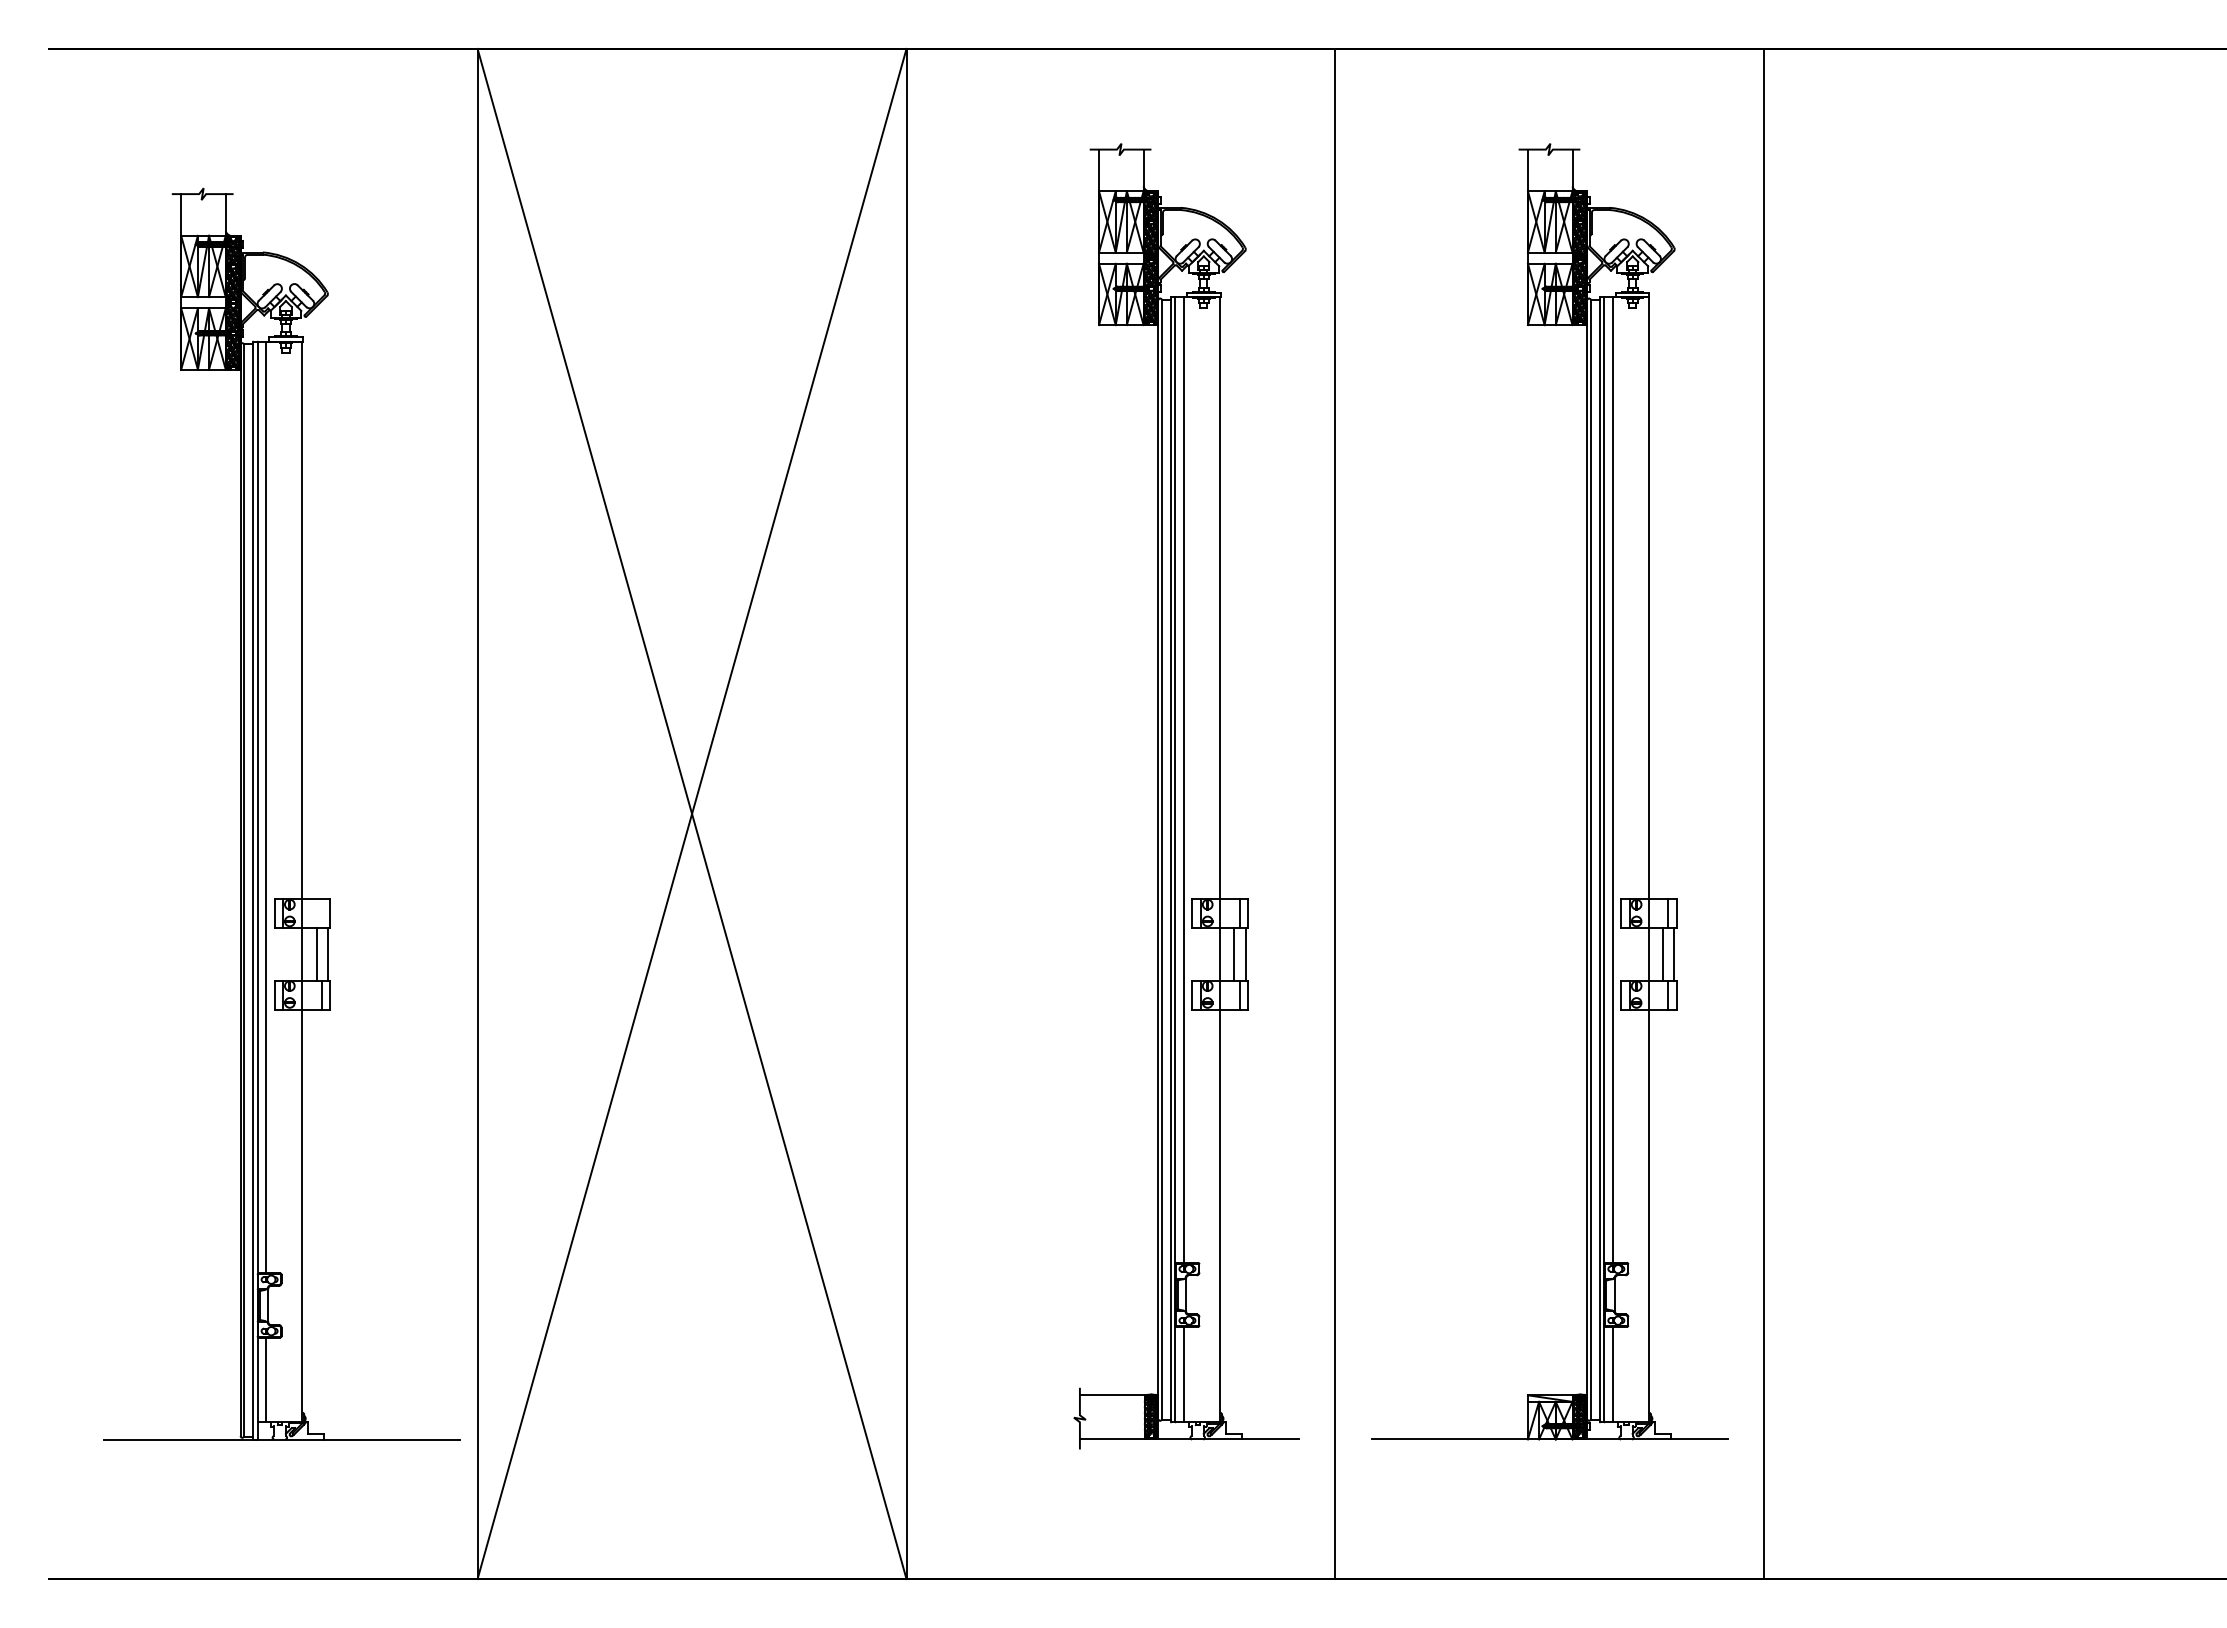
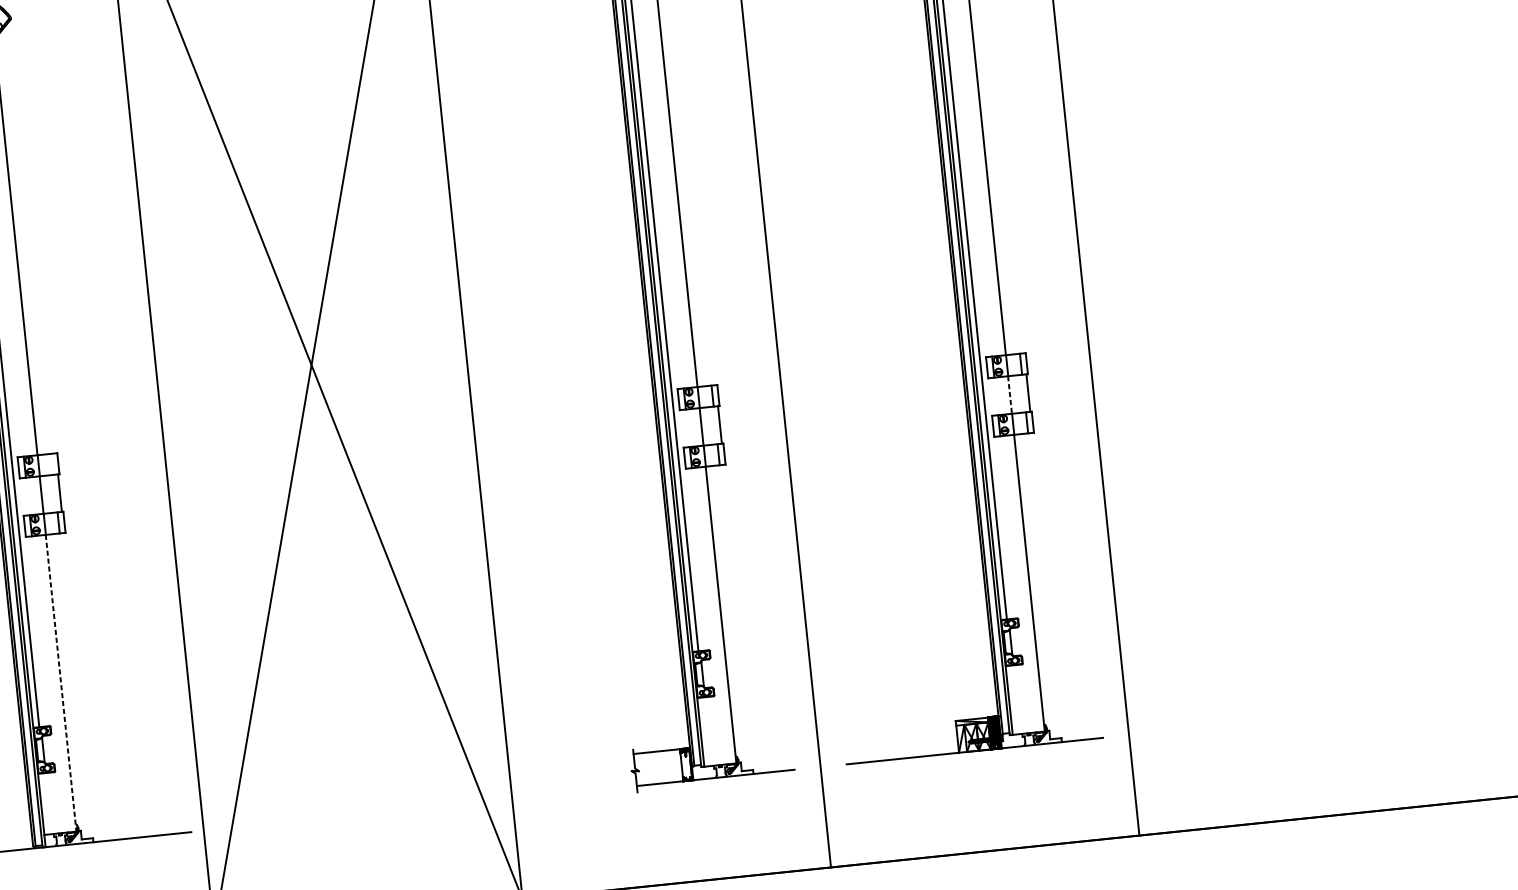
line: (316, 954) -> (51, 494), removed
line: (1234, 954) -> (712, 425), removed
line: (1648, 954) -> (1009, 395), solid -> dashed
line: (1663, 954) -> (1020, 393), removed
line: (302, 1216) -> (61, 683), solid -> dashed
line: (1183, 1374) -> (706, 731), removed
line: (1612, 1374) -> (1015, 699), removed
line: (266, 1379) -> (47, 803), removed
hatch: (1150, 1416) -> (685, 764), removed

